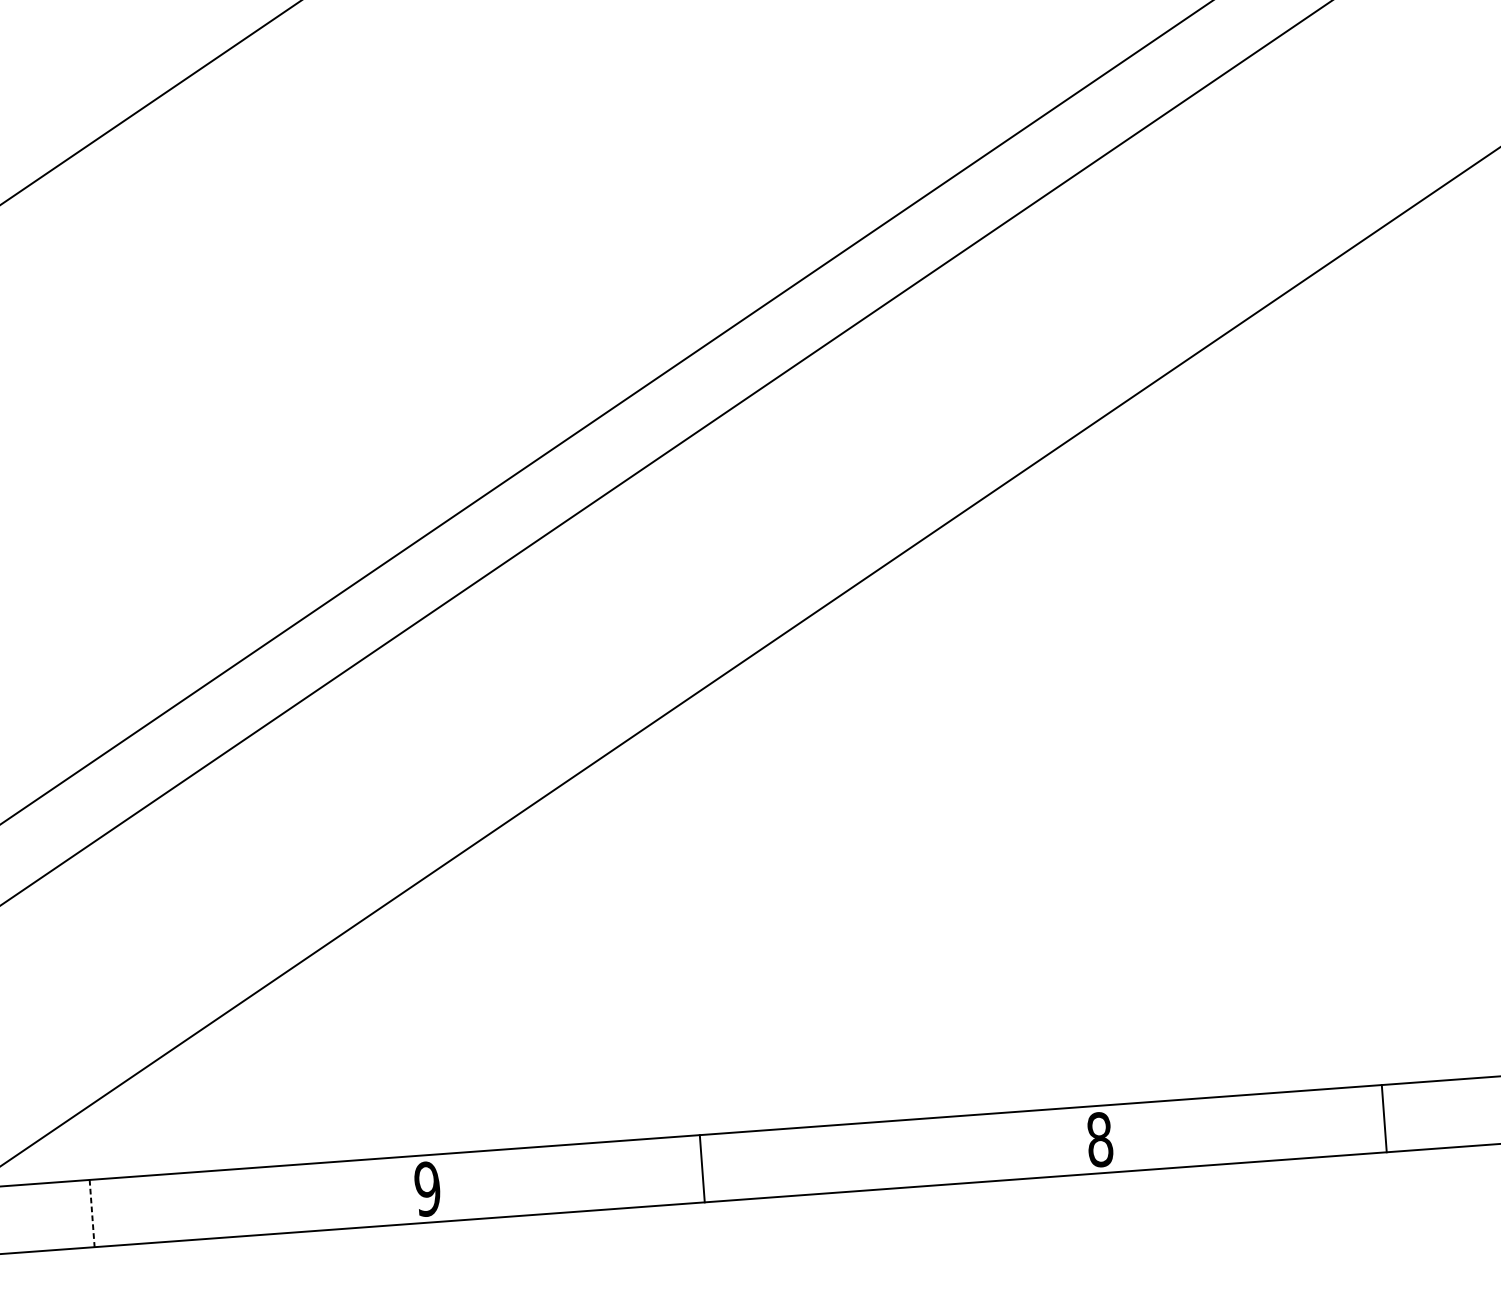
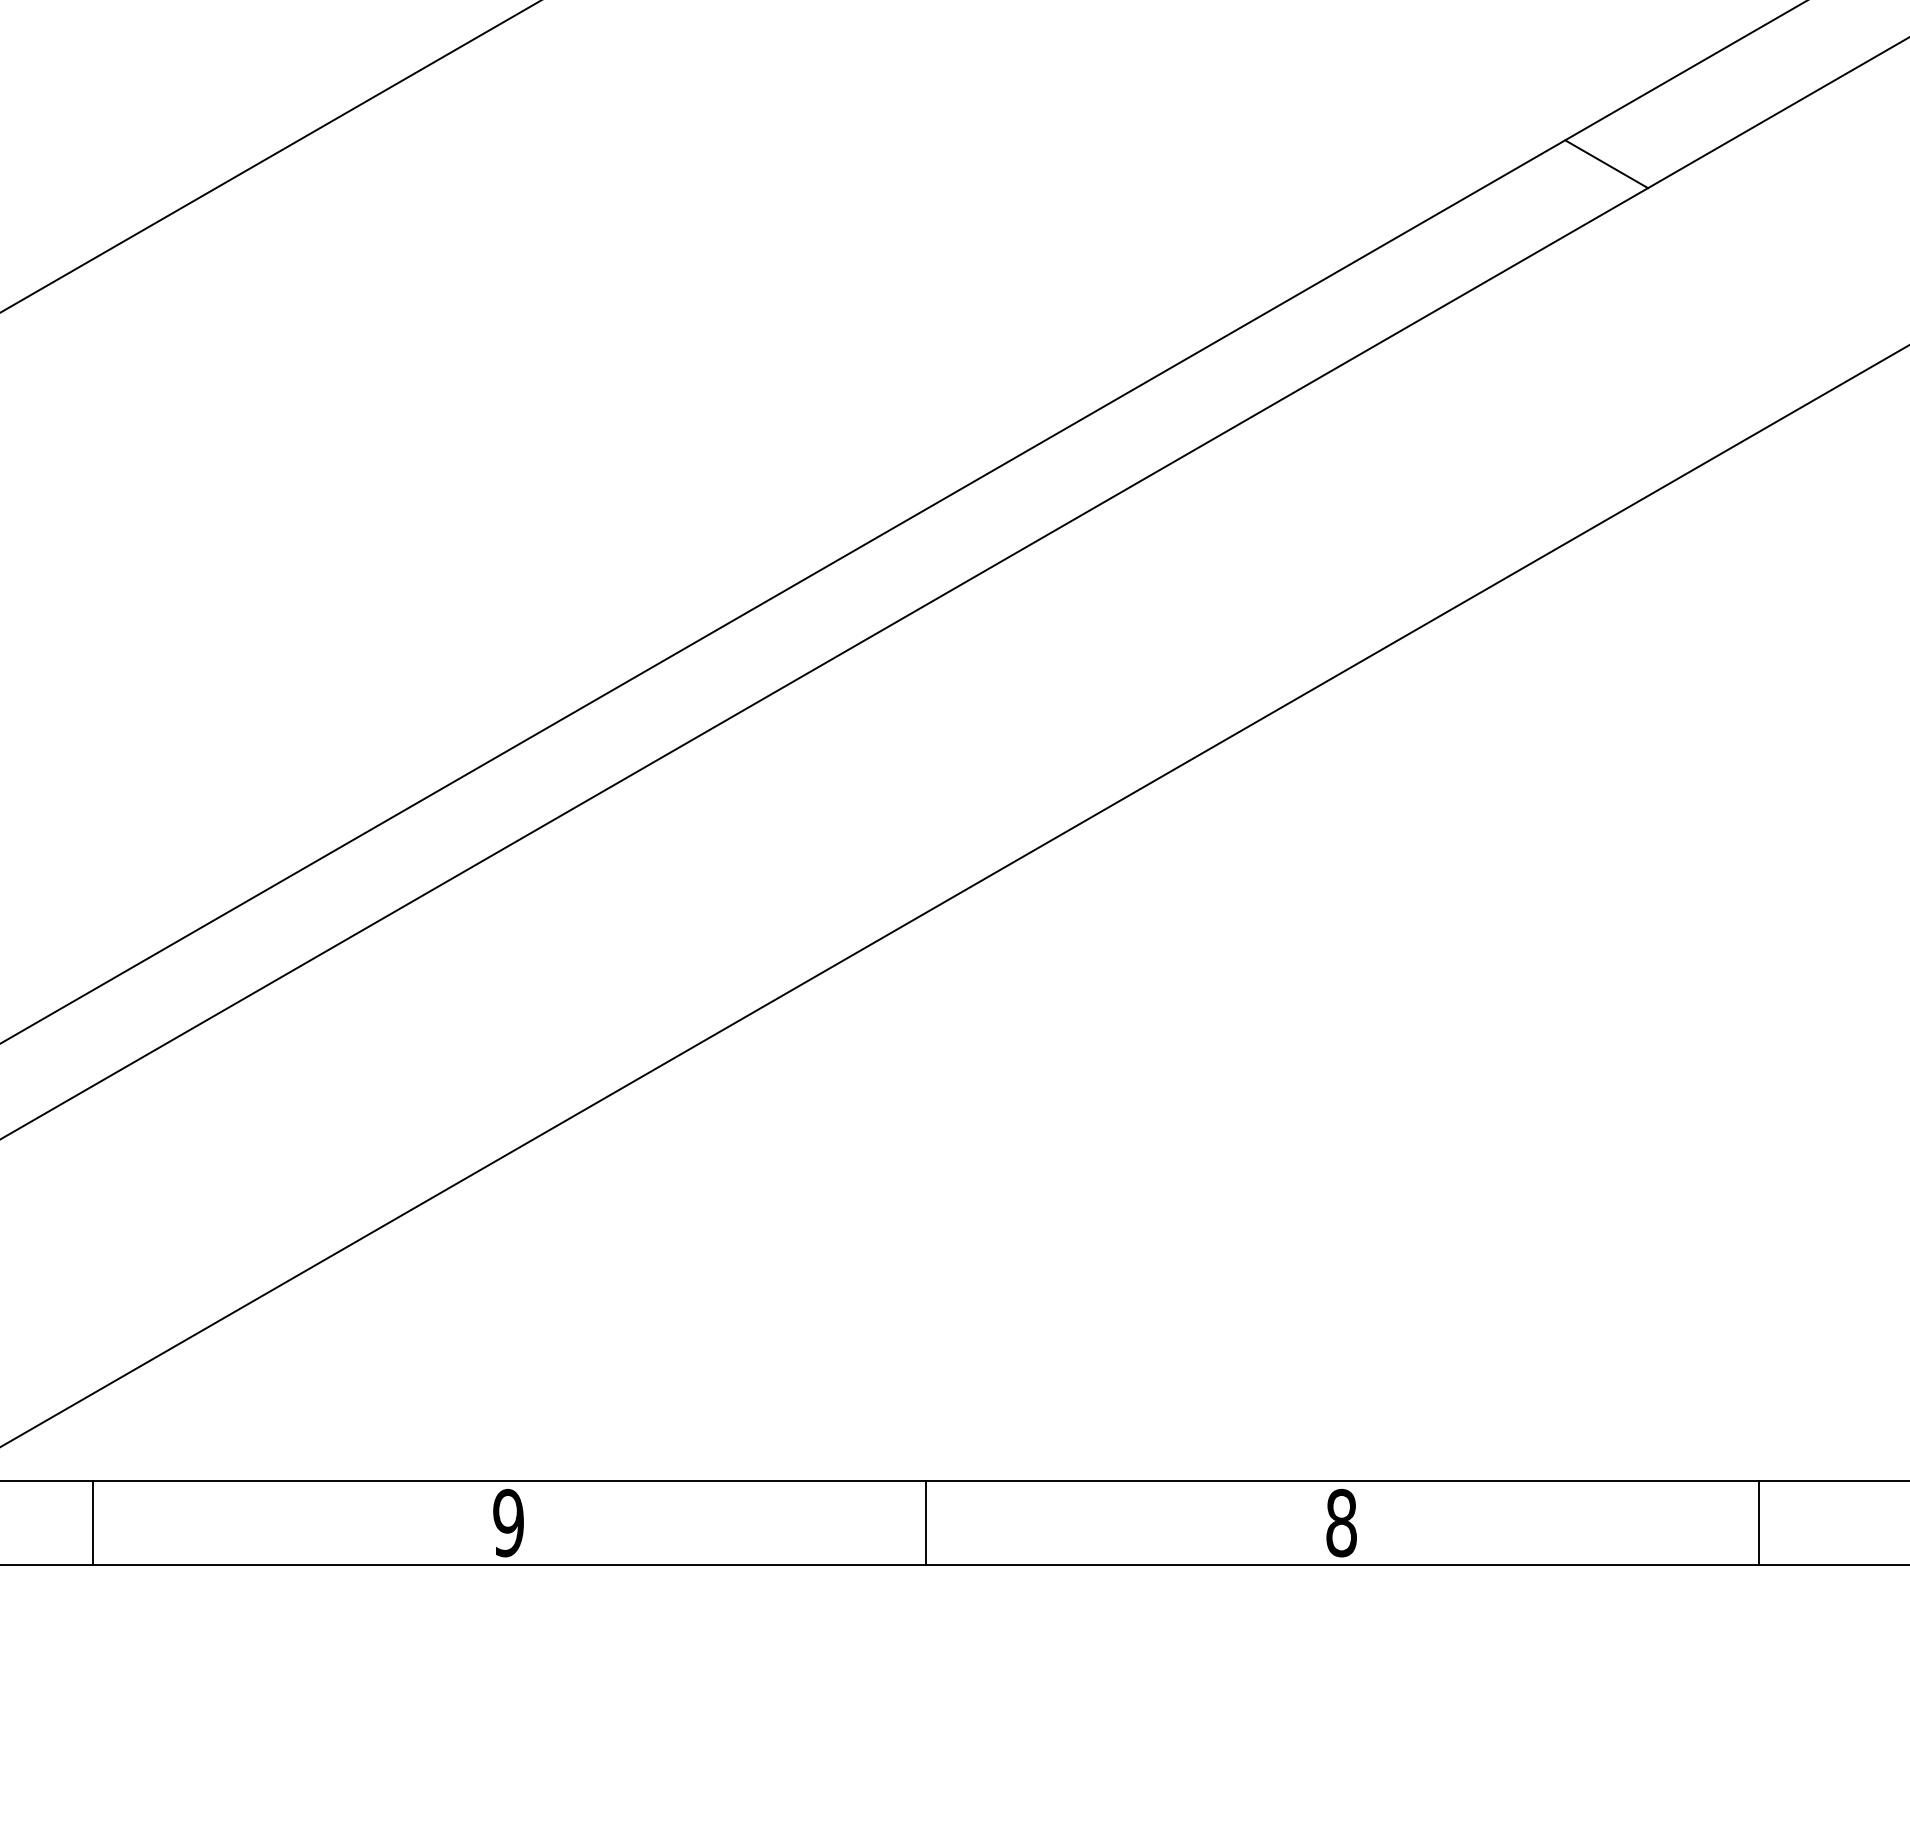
line: (1233, 27) -> (1606, 164), added
line: (1383, 1118) -> (1758, 1522), moved
line: (701, 1168) -> (925, 1522), moved
line: (91, 1213) -> (92, 1522), dashed -> solid

